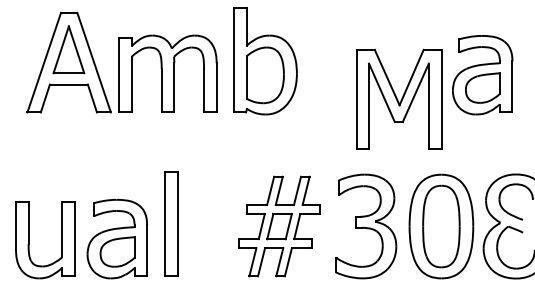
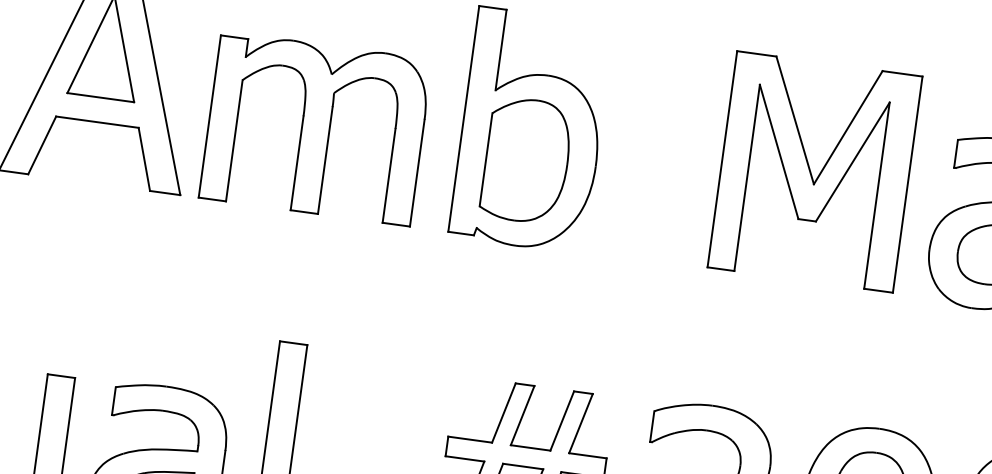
part: (399, 98) -> (815, 169), moved

